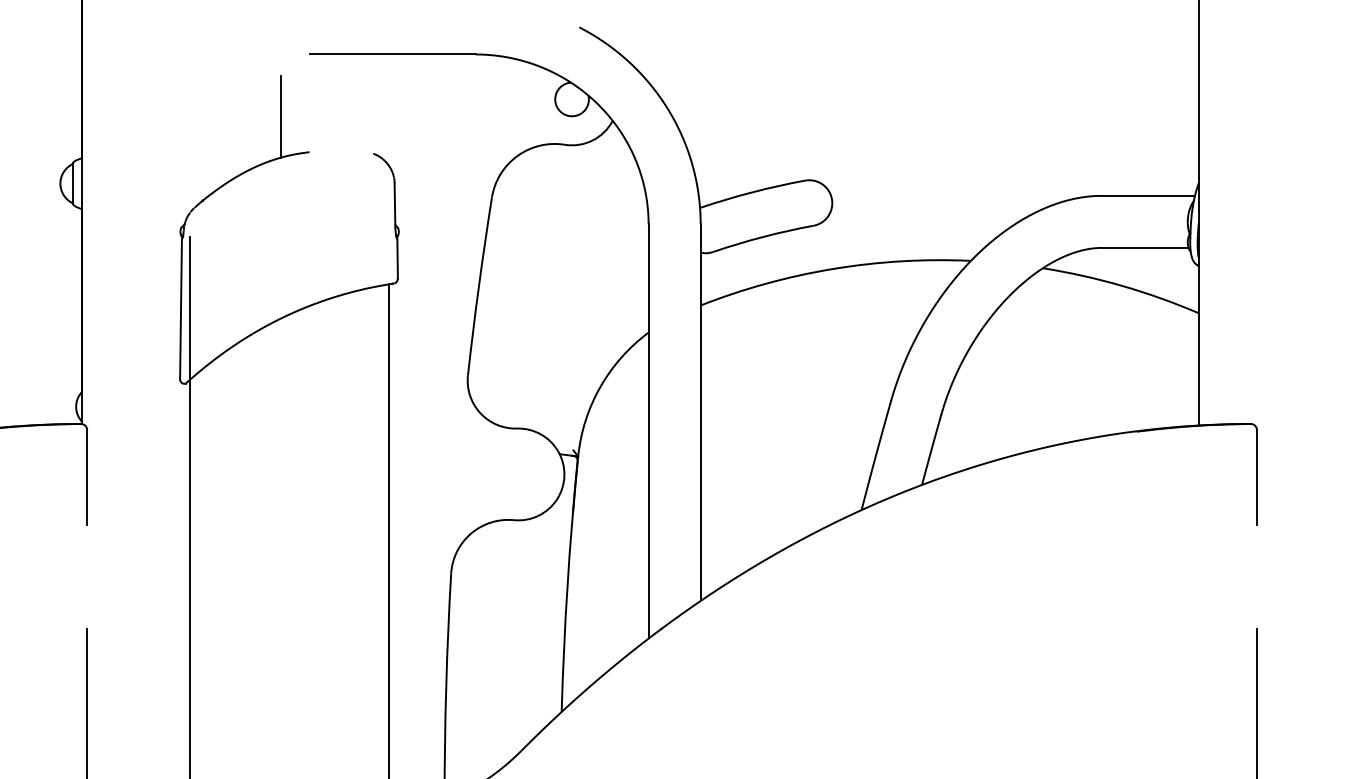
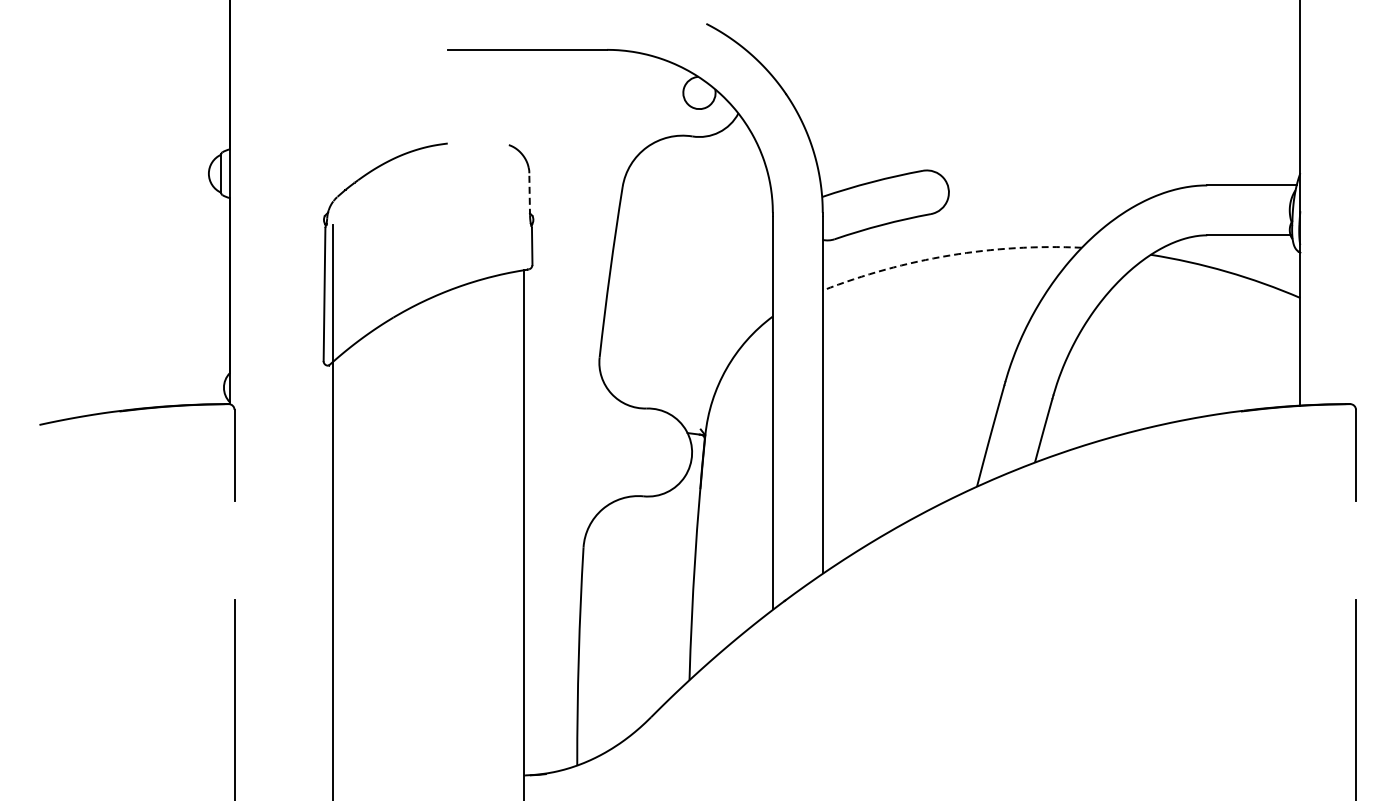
line: (281, 116) -> (420, 109), removed
line: (394, 205) -> (529, 194), solid -> dashed
arc: (832, 268) -> (949, 255), solid -> dashed

